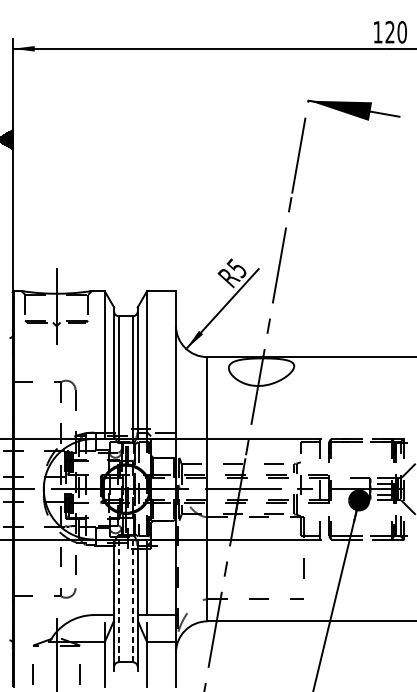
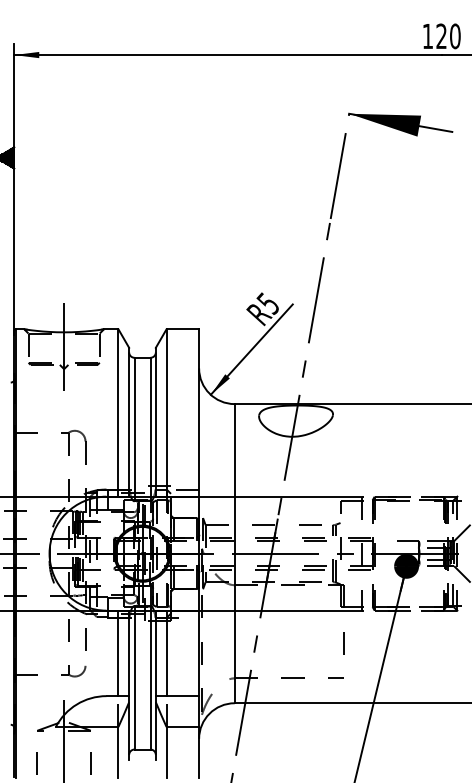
line: (104, 577) -> (118, 653), added
line: (118, 598) -> (134, 677), dashed -> solid
line: (132, 598) -> (150, 677), dashed -> solid

